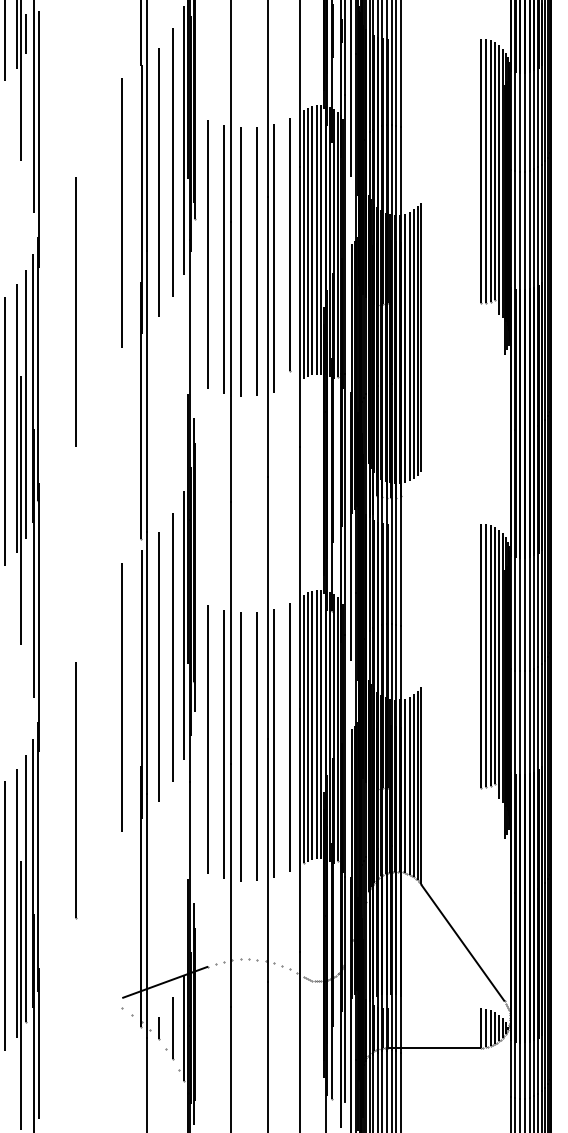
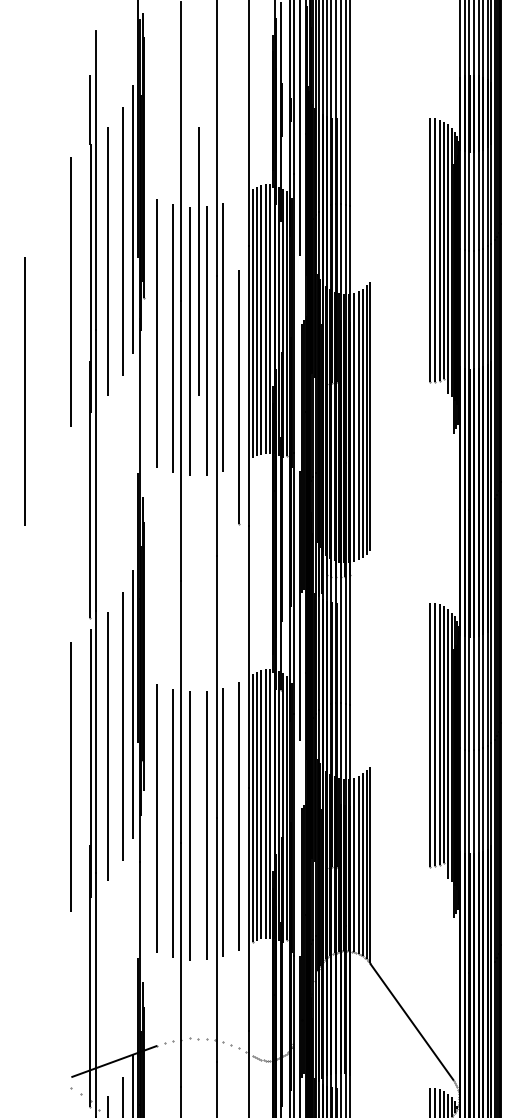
line: (249, 182) -> (198, 261), added
line: (290, 245) -> (239, 397), moved
line: (76, 790) -> (25, 869), removed

